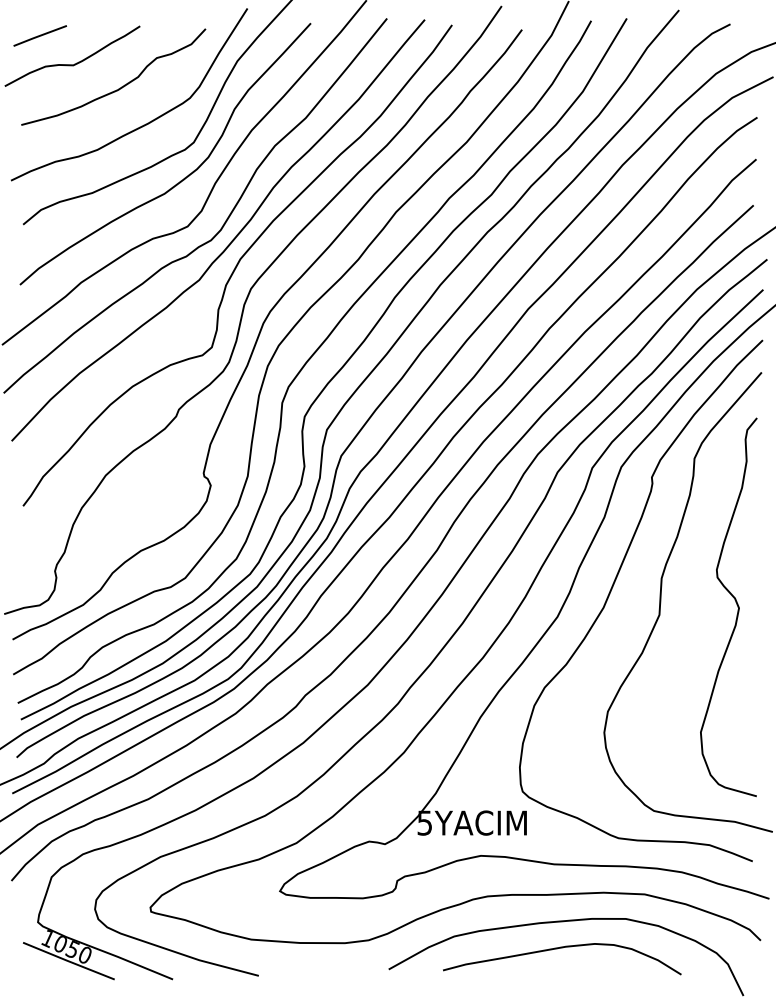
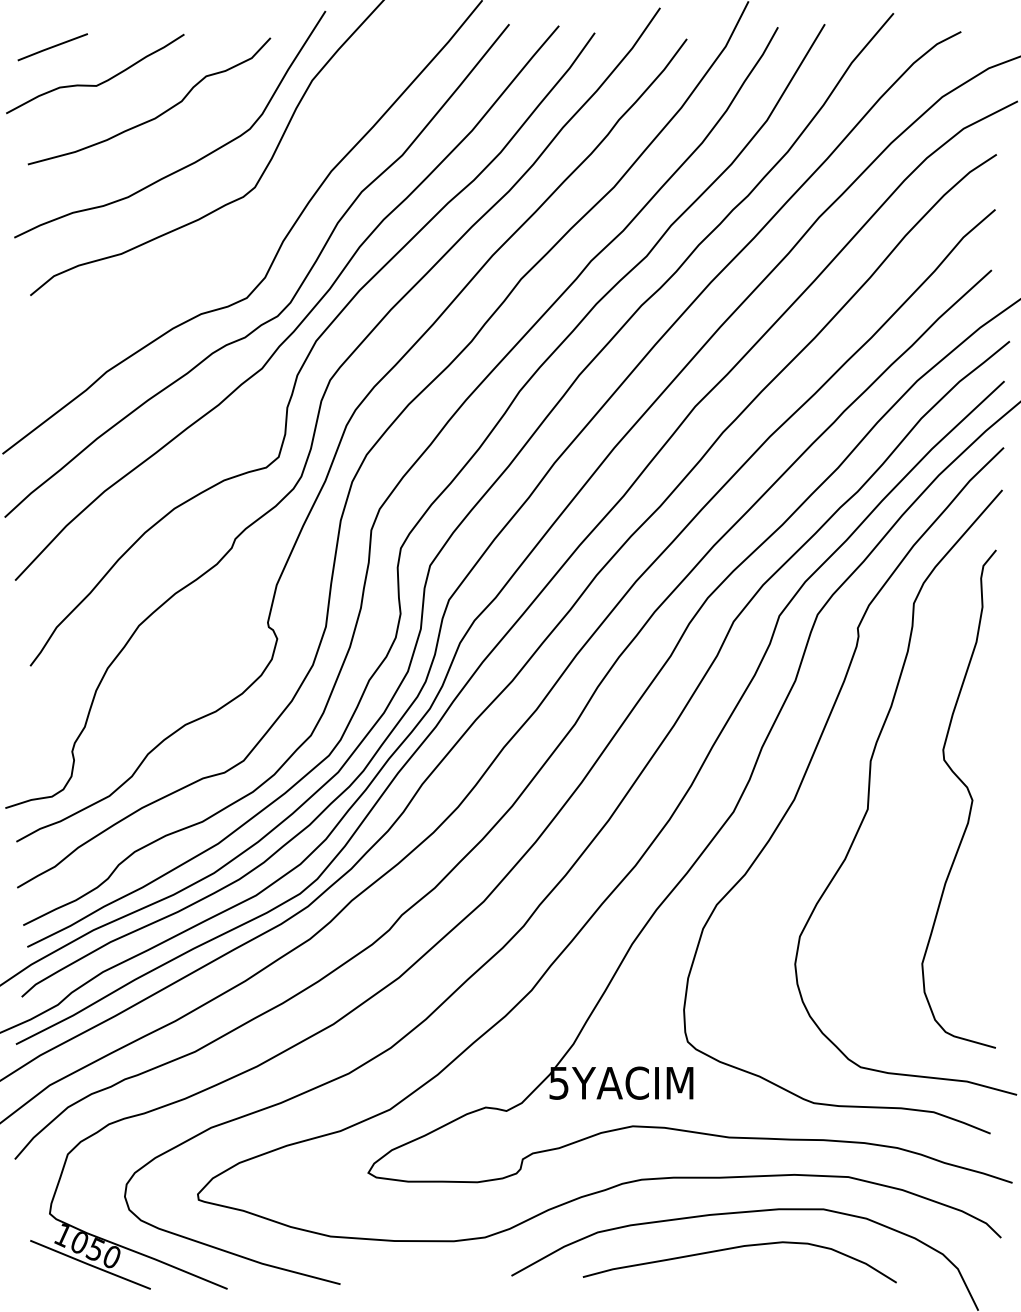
part: (182, 179) -> (240, 235), removed

